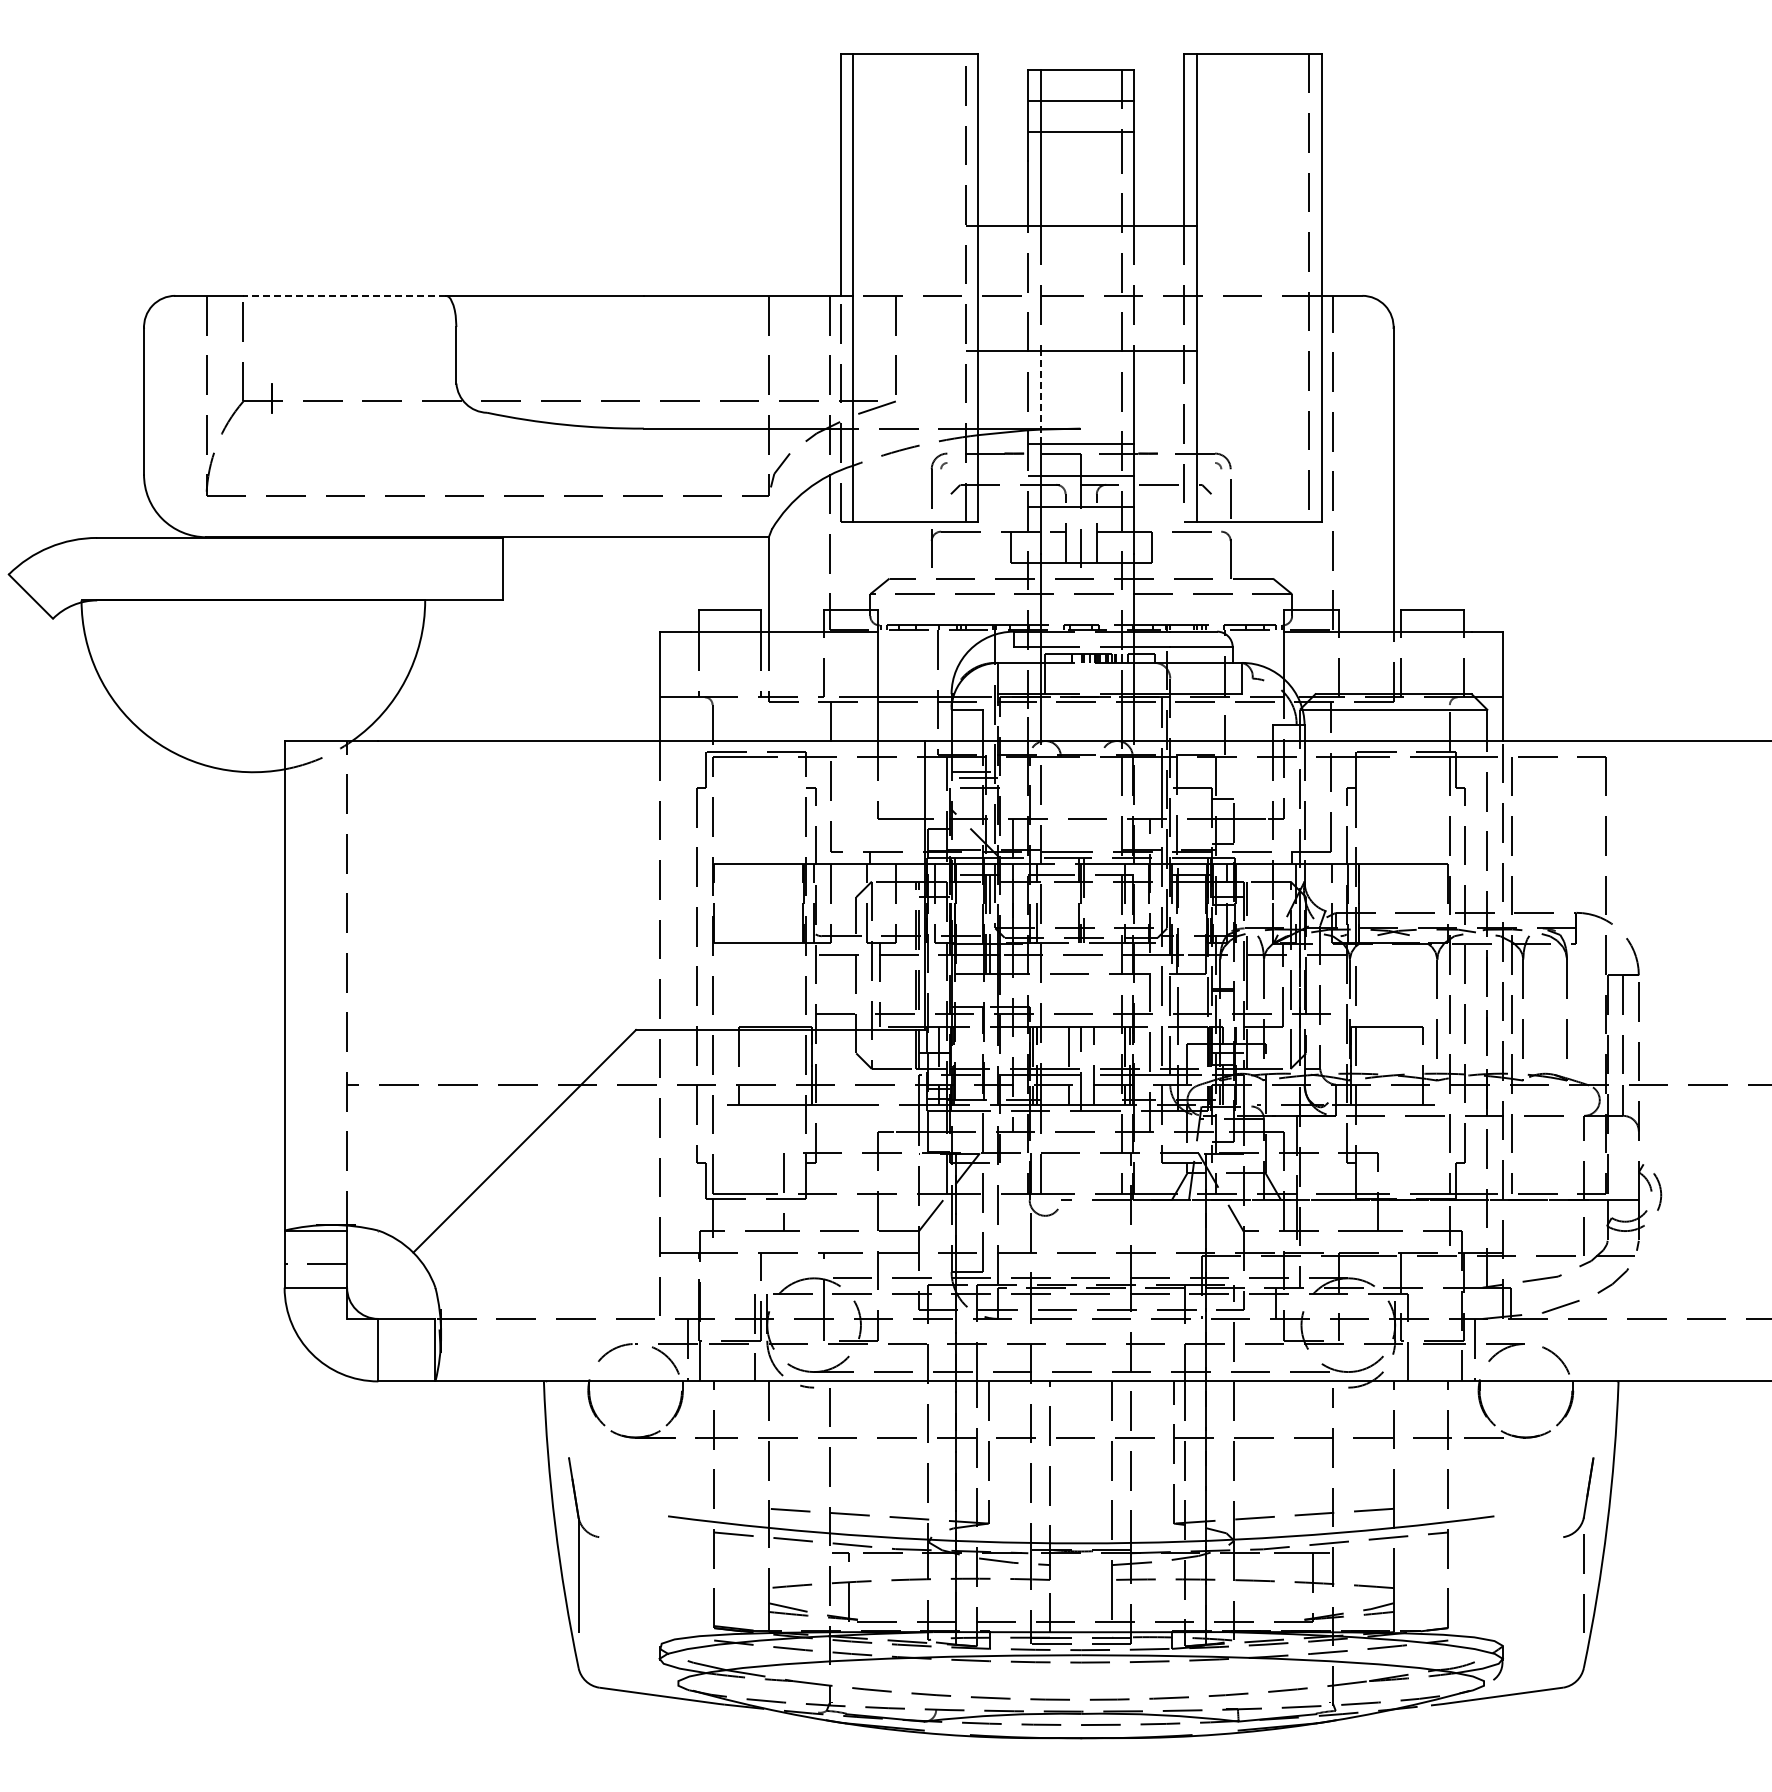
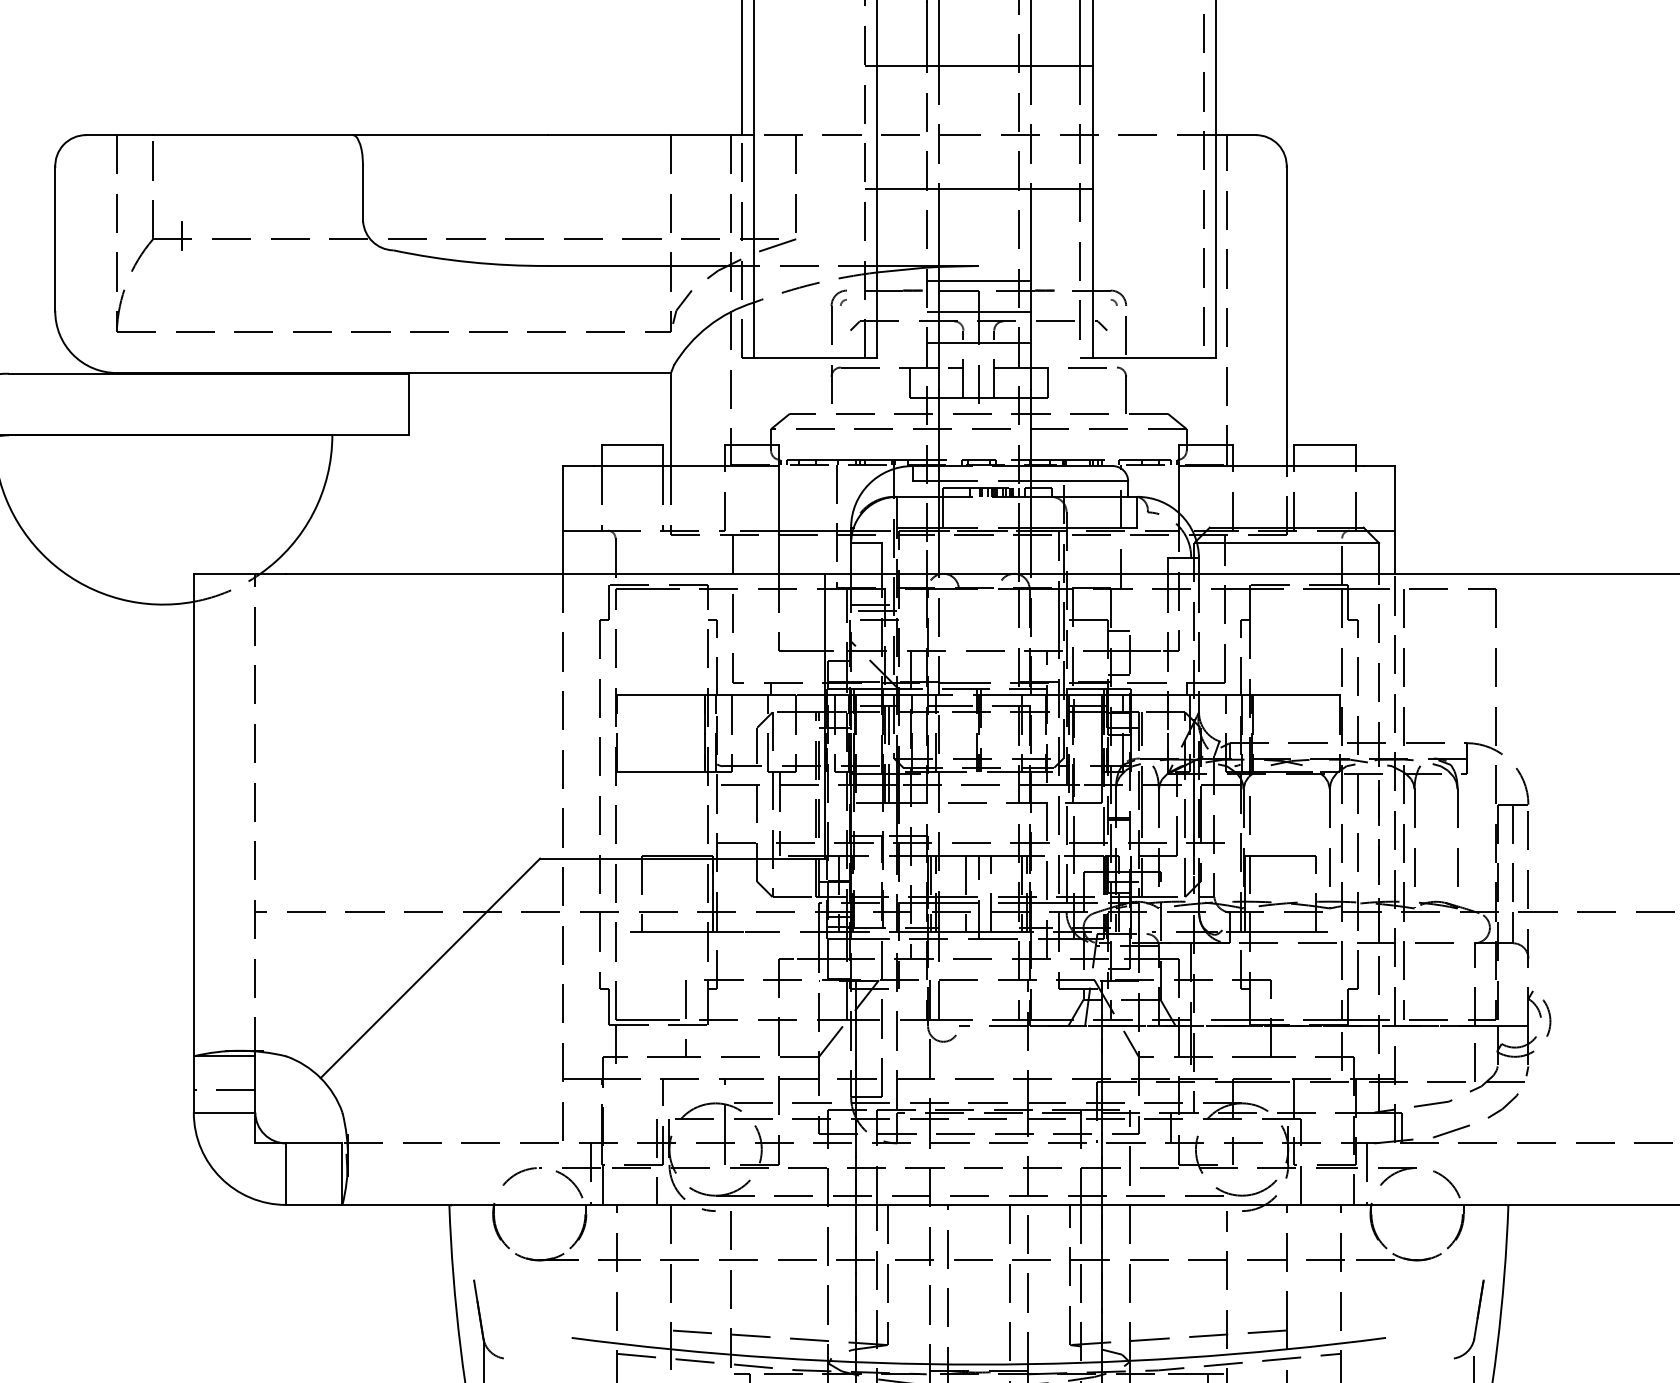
line: (344, 295) -> (252, 134), dashed -> solid
line: (1040, 397) -> (938, 235), dashed -> solid

